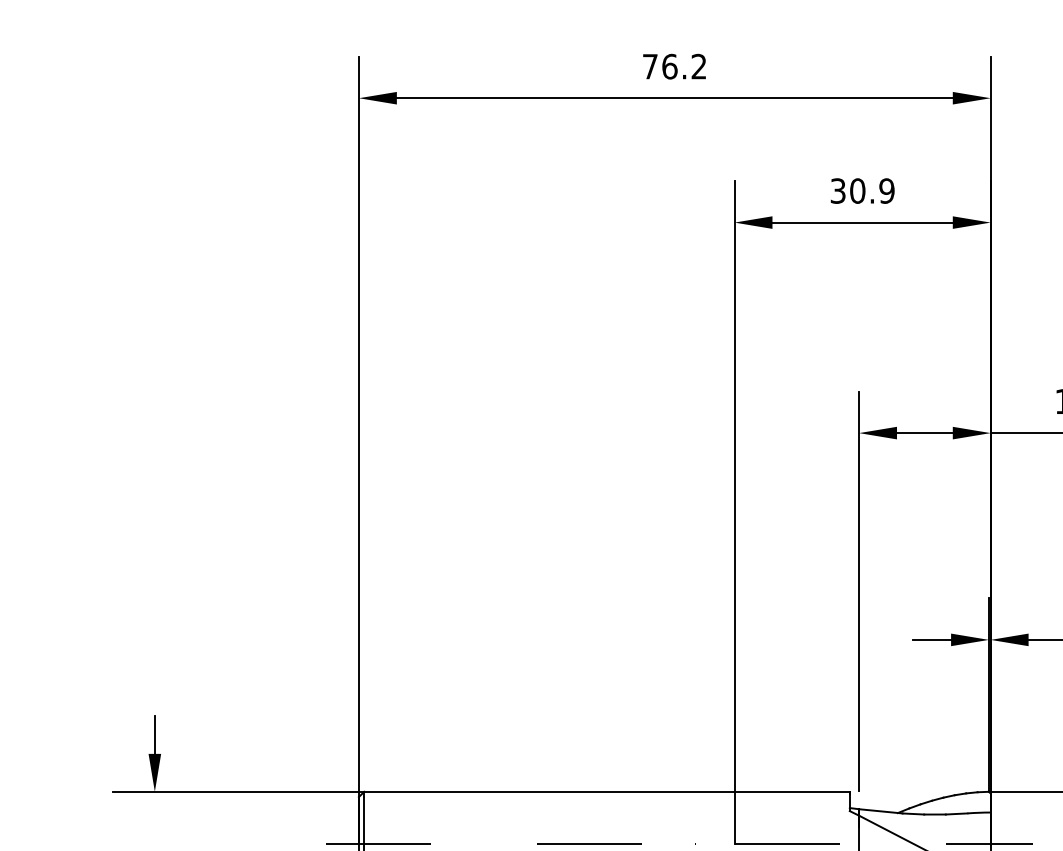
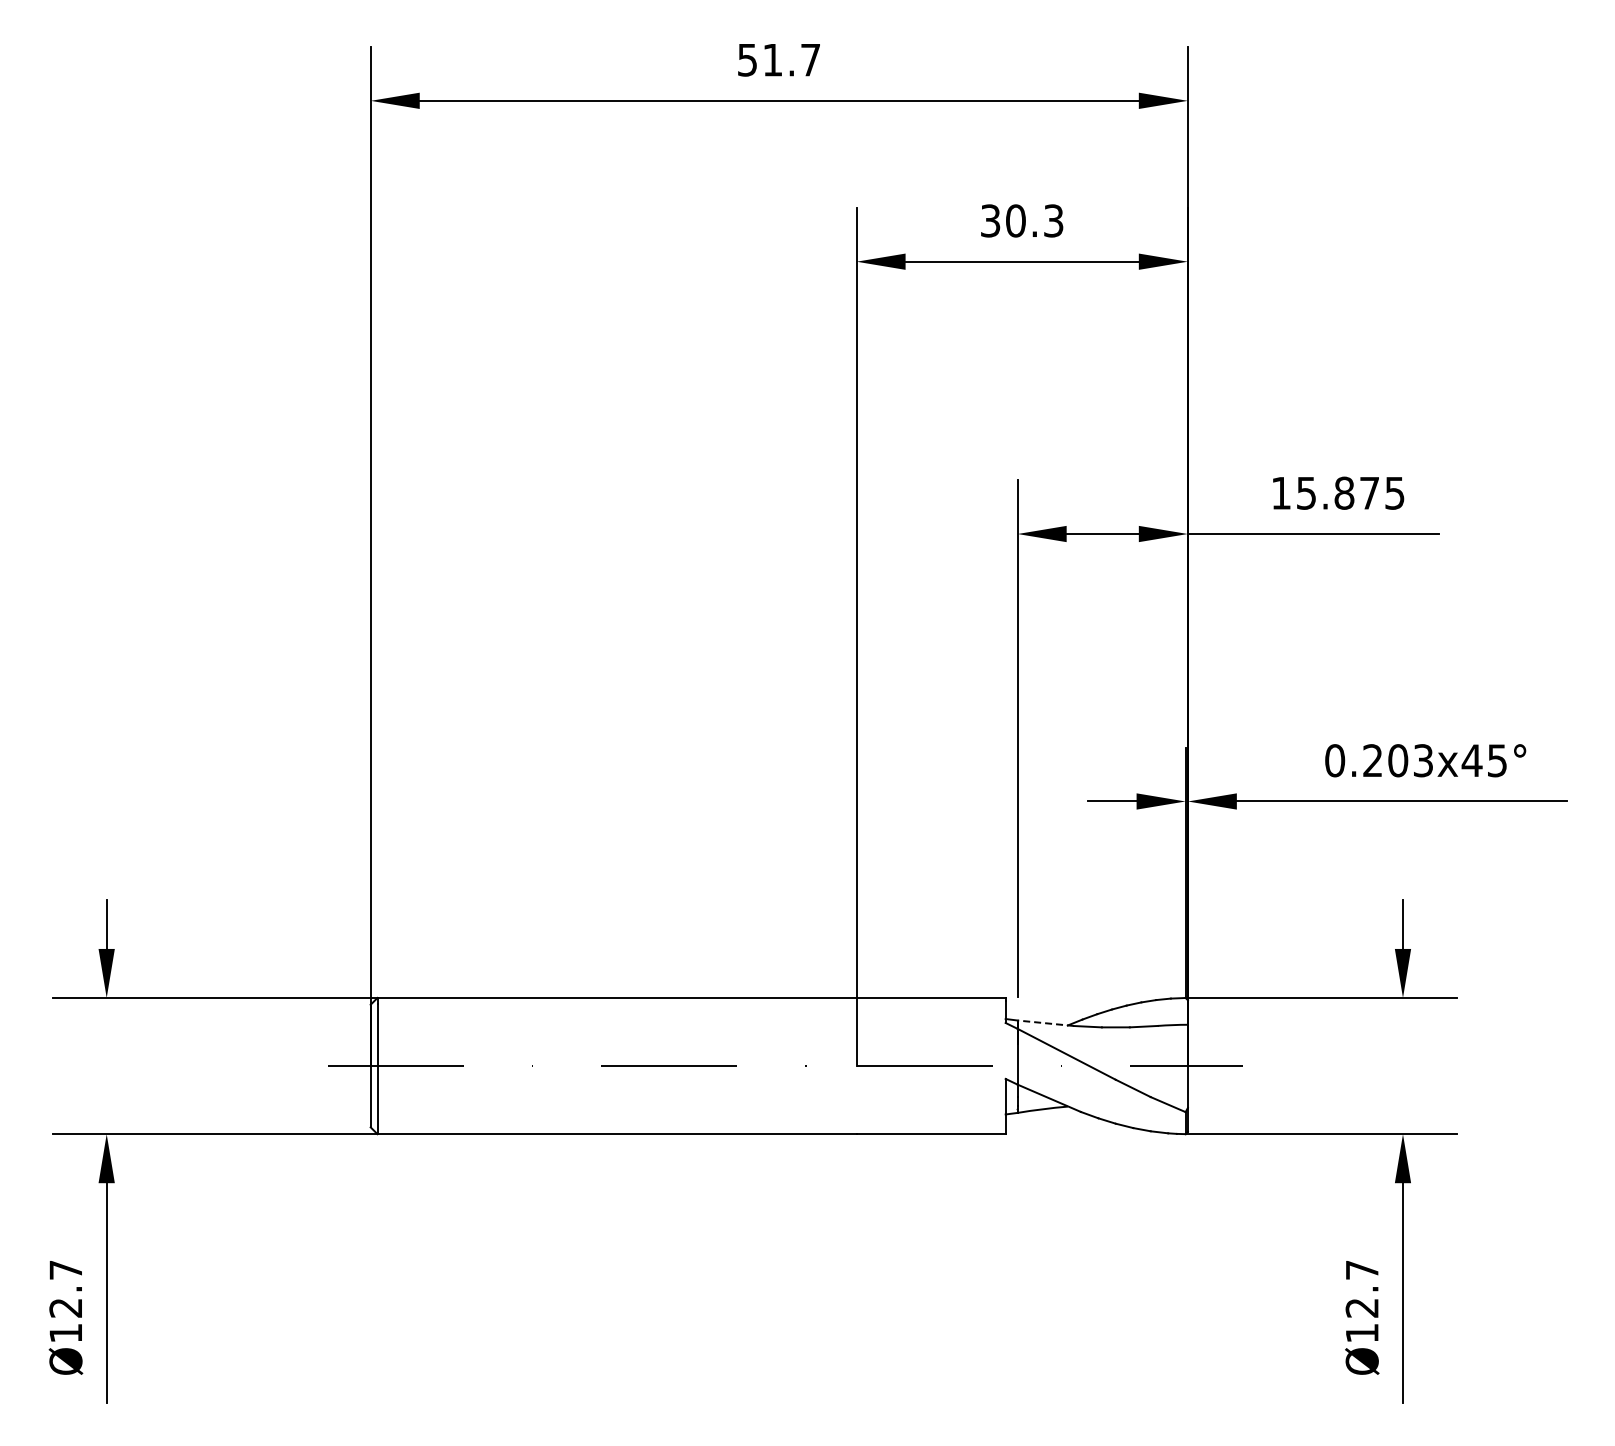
text: (674, 66) -> (778, 59), 76.2 -> 51.7
text: (886, 190) -> (1053, 220), 30.9 -> 30.3
line: (880, 811) -> (1045, 1023), solid -> dashed

